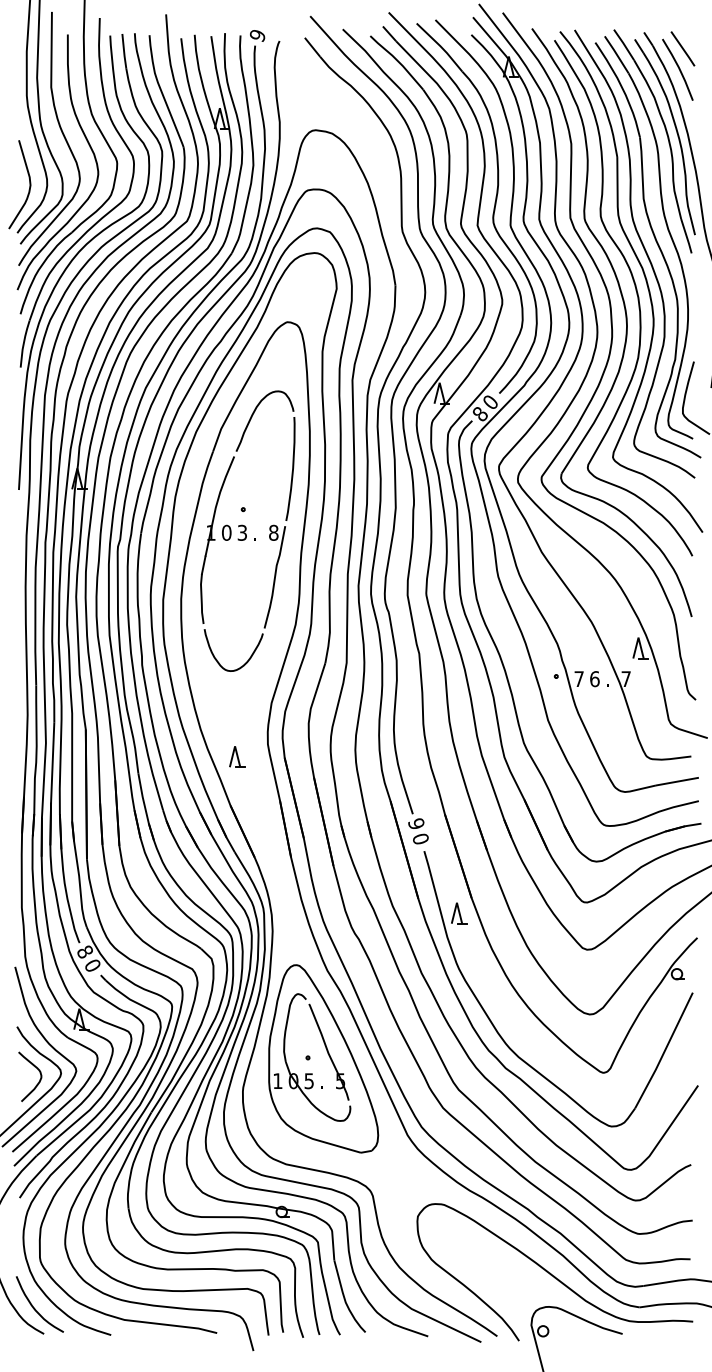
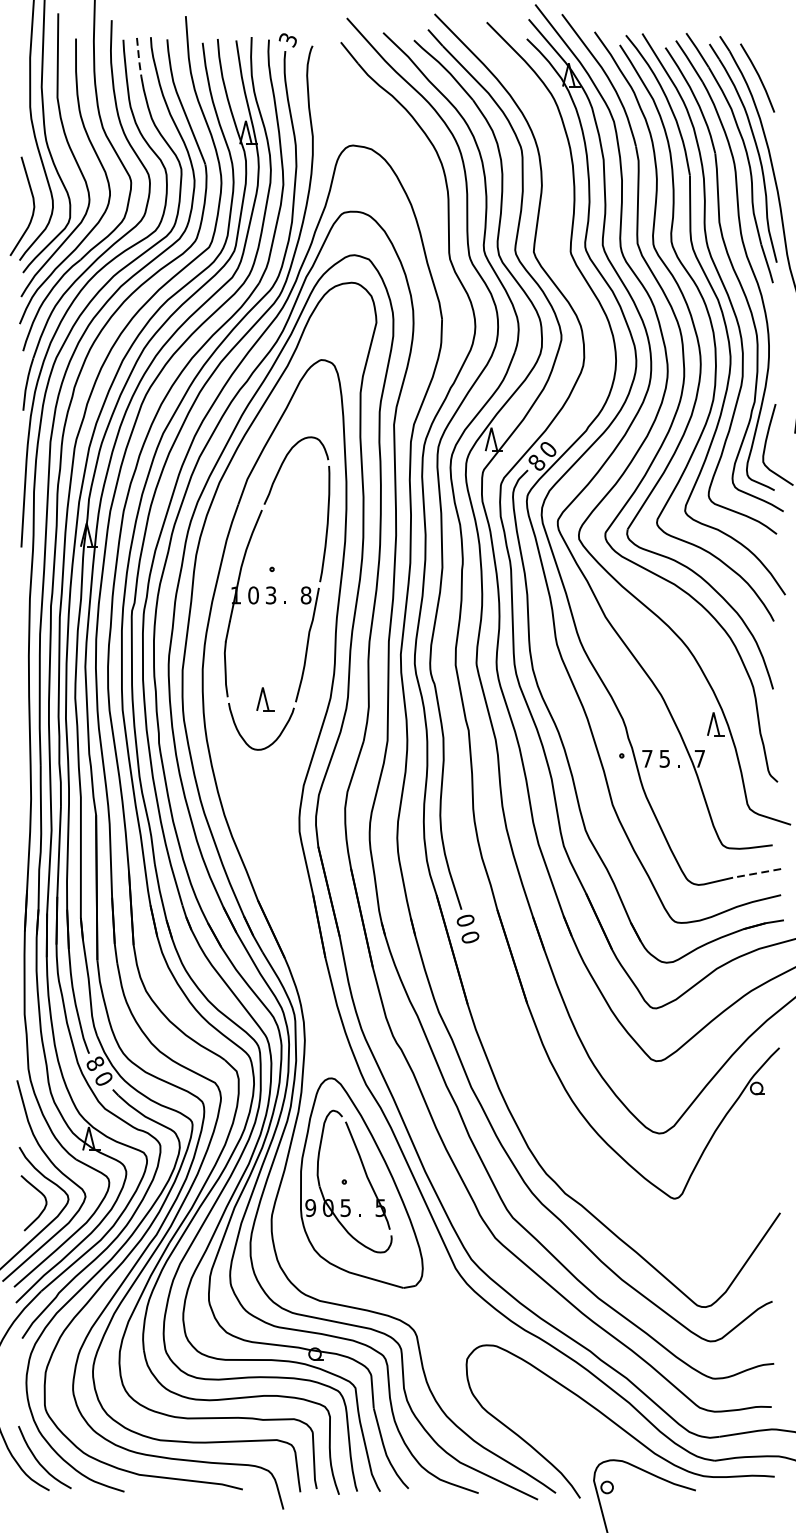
text: (257, 35) -> (287, 39), 9 -> 3
line: (682, 48) -> (762, 54), removed
line: (124, 52) -> (139, 58), solid -> dashed
part: (492, 213) -> (550, 238), removed
text: (594, 679) -> (664, 759), 6 -> 5
part: (237, 756) -> (265, 698), moved
line: (677, 781) -> (757, 873), solid -> dashed
text: (415, 823) -> (464, 920), 9 -> 0
part: (498, 1031) -> (557, 1152), removed
text: (277, 1081) -> (310, 1208), 1 -> 9

